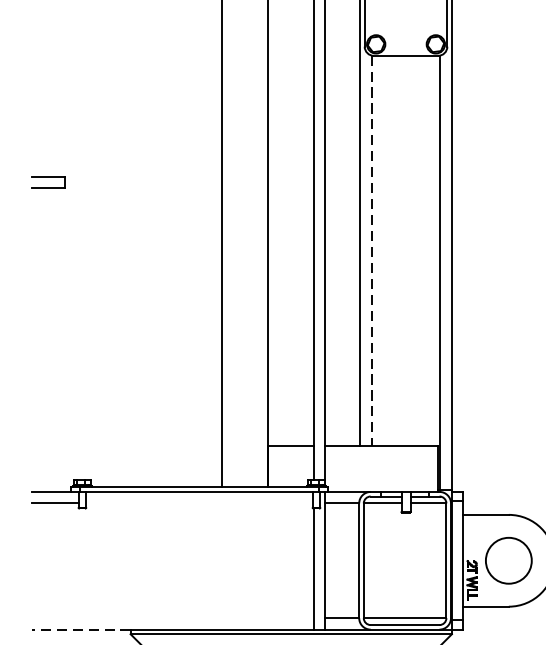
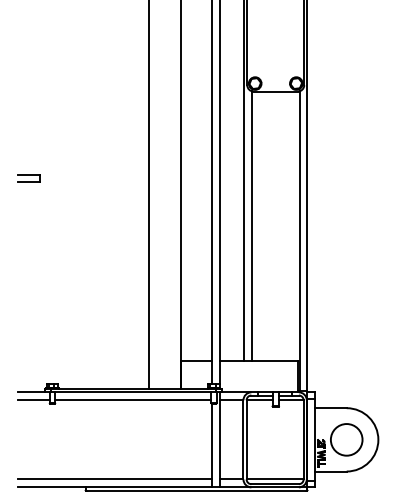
line: (372, 251) -> (252, 226), dashed -> solid
line: (199, 503) -> (133, 400), added
line: (172, 618) -> (114, 479), added
line: (80, 629) -> (51, 487), dashed -> solid

